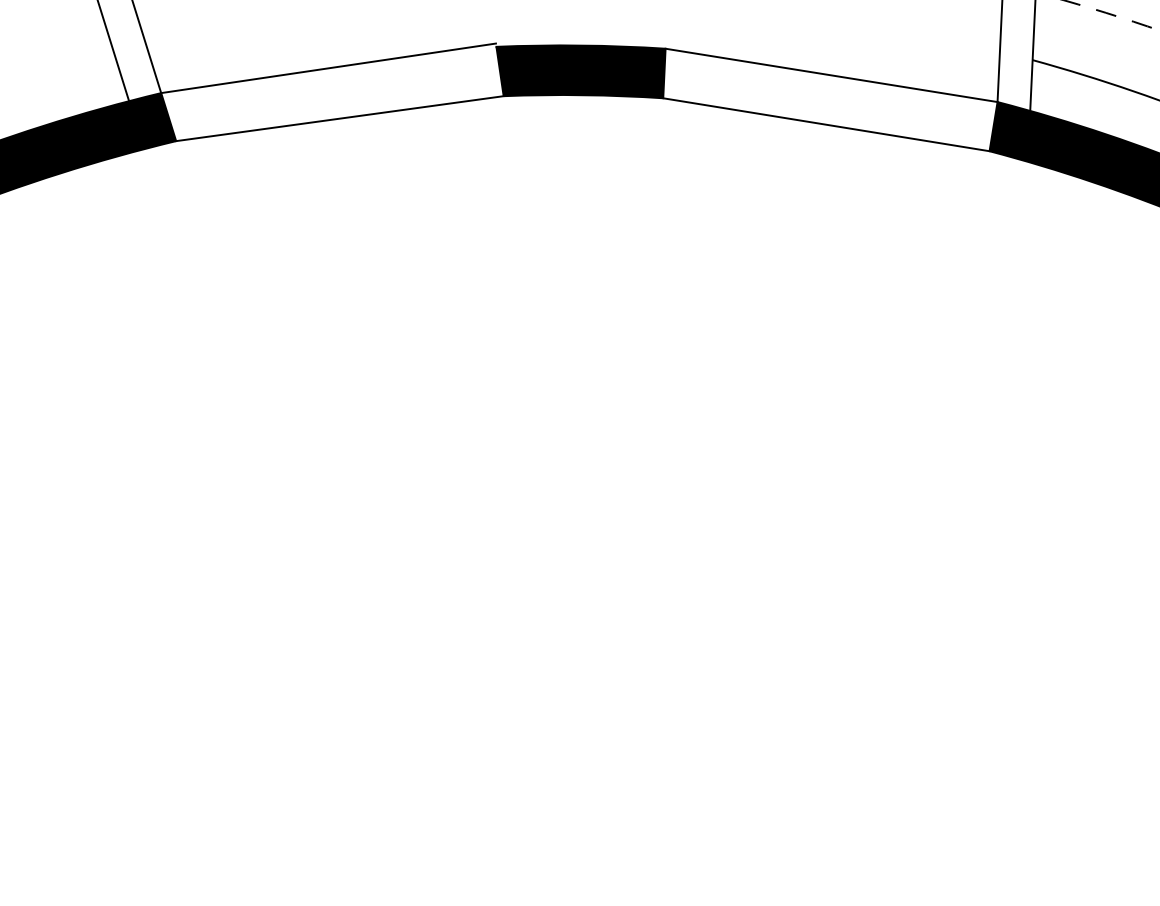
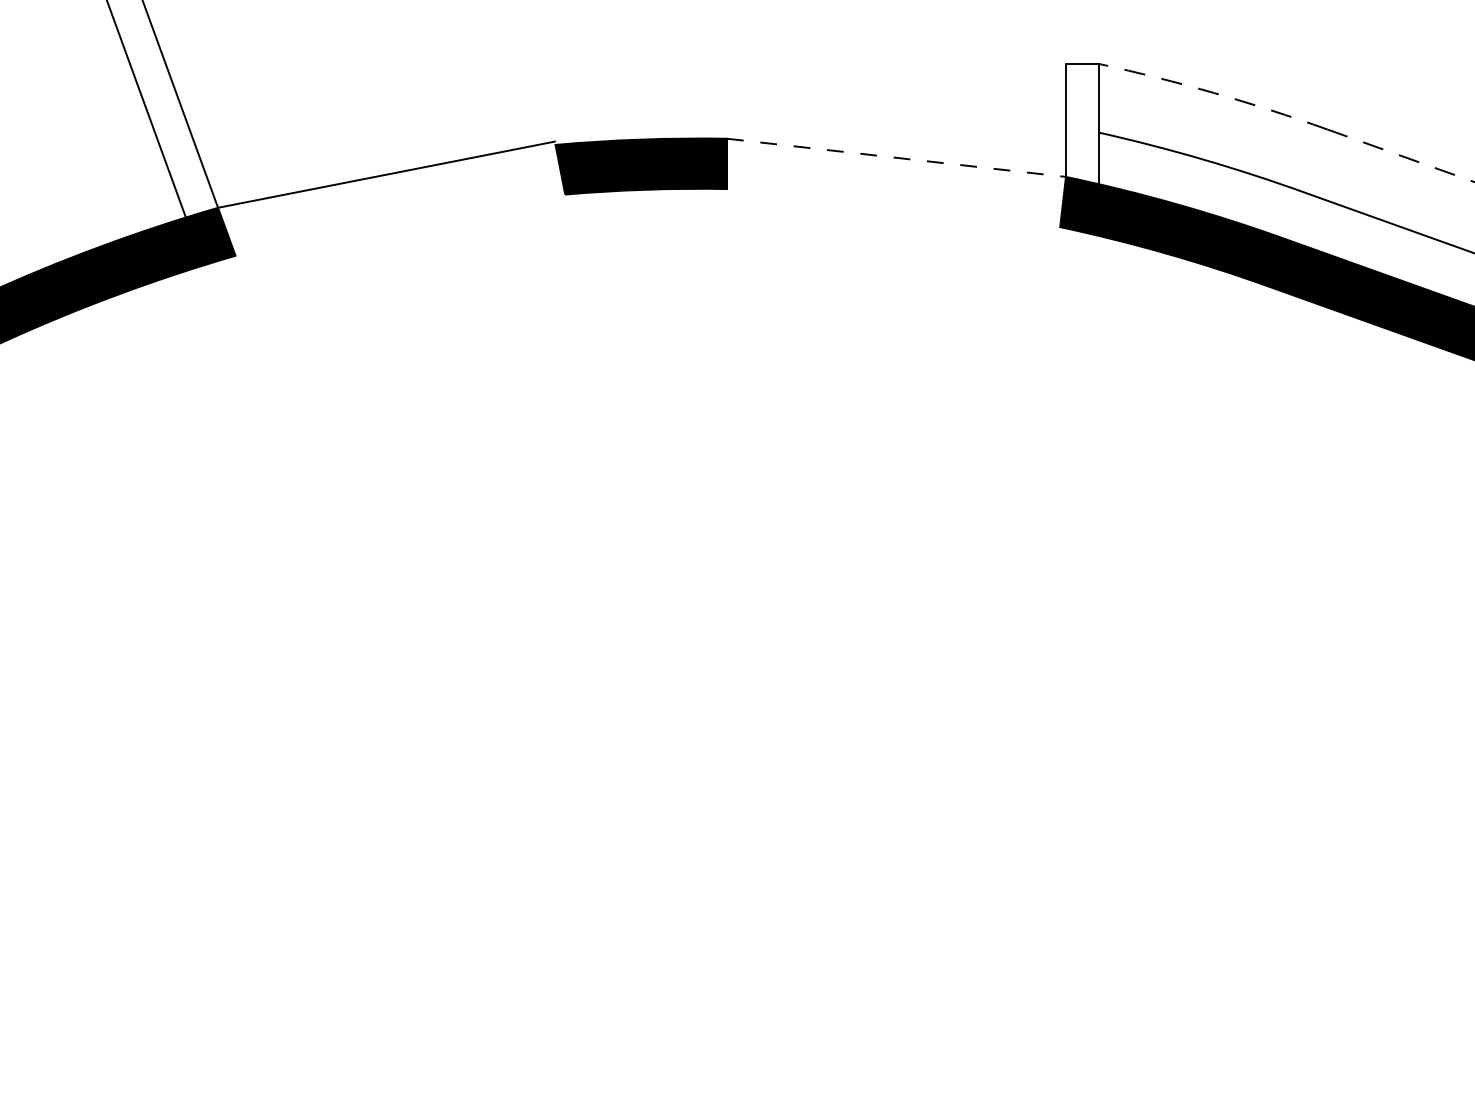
line: (831, 75) -> (896, 157), solid -> dashed
line: (340, 118) -> (400, 224), removed
line: (826, 125) -> (893, 208), removed

